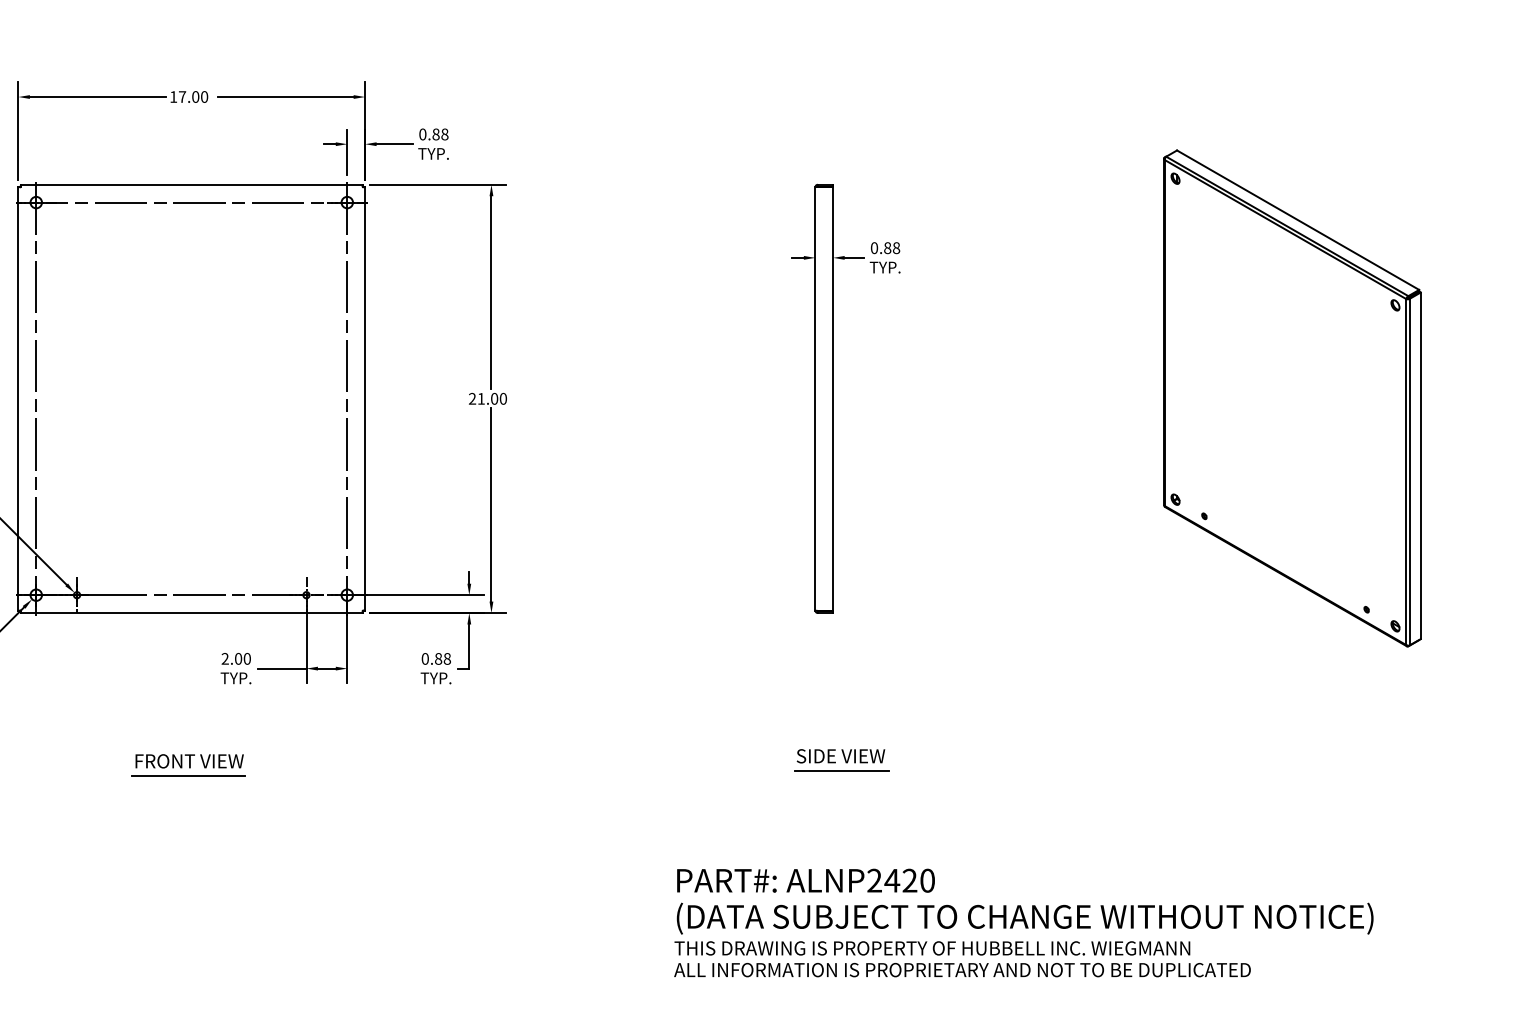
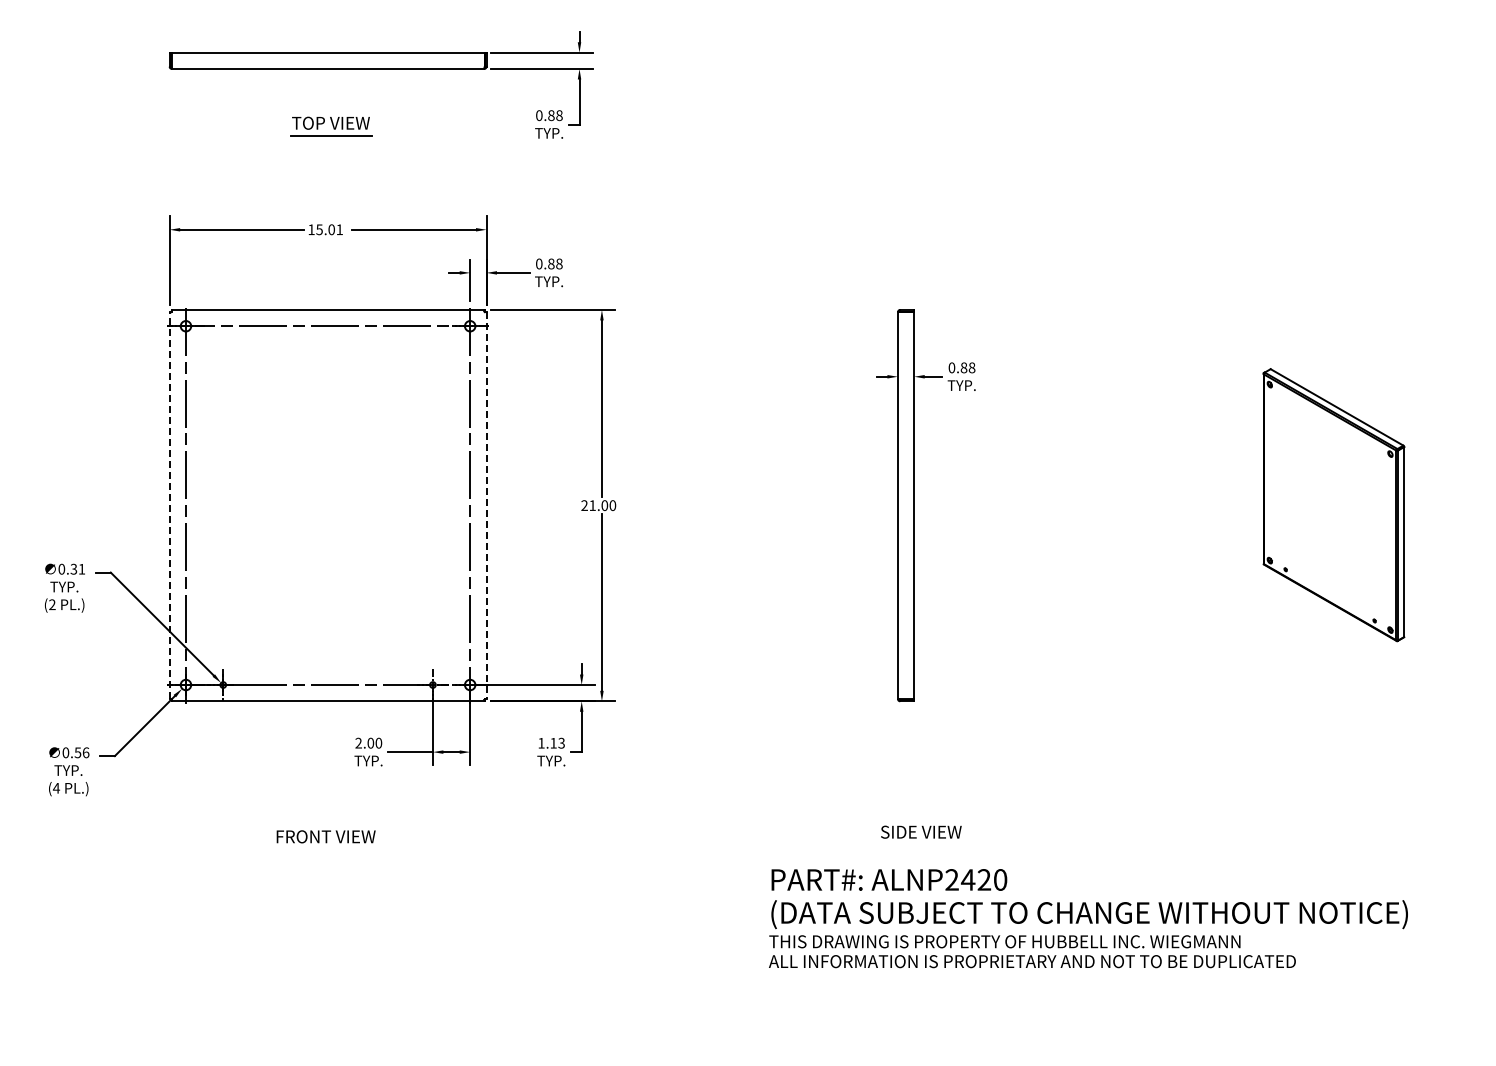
text: (193, 96) -> (329, 229), 17.00 -> 15.01
part: (1291, 397) -> (1333, 504), size x0.6
line: (18, 398) -> (169, 505), solid -> dashed
line: (365, 398) -> (486, 505), solid -> dashed
text: (436, 658) -> (551, 742), 0.88 -> 1.13
line: (842, 770) -> (922, 845), removed
line: (187, 775) -> (324, 849), removed
text: (1023, 922) -> (1088, 918), moved

